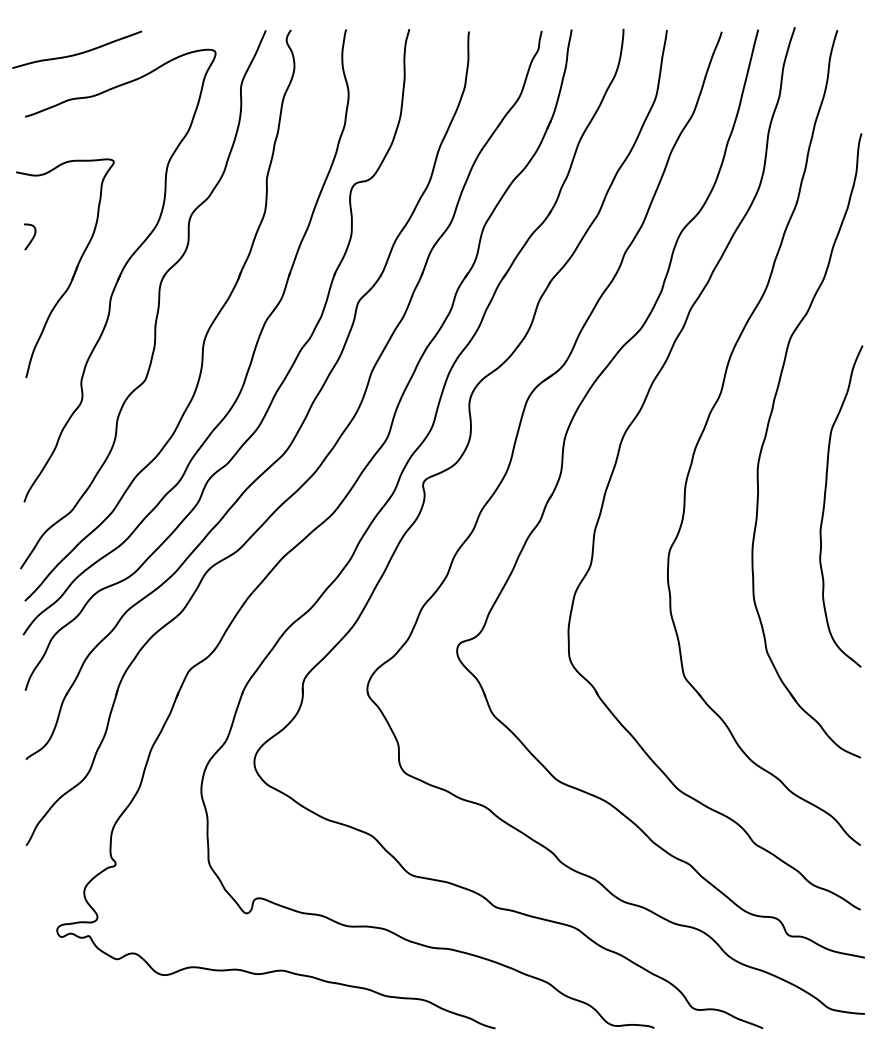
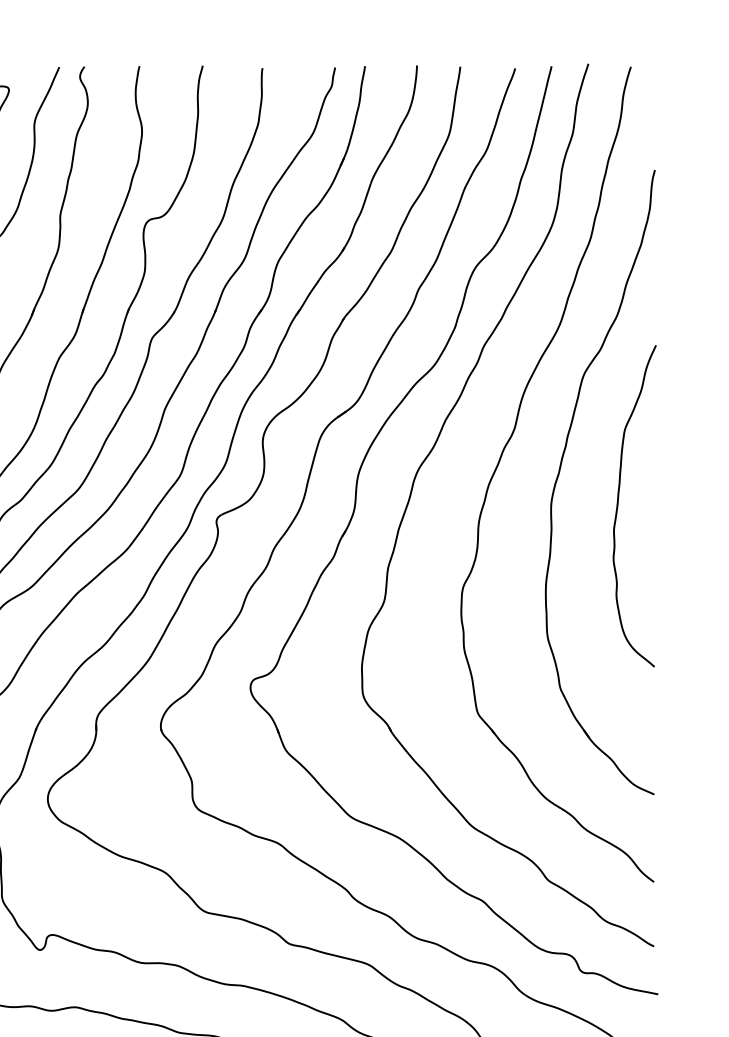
curve: (825, 504) -> (618, 504), moved

